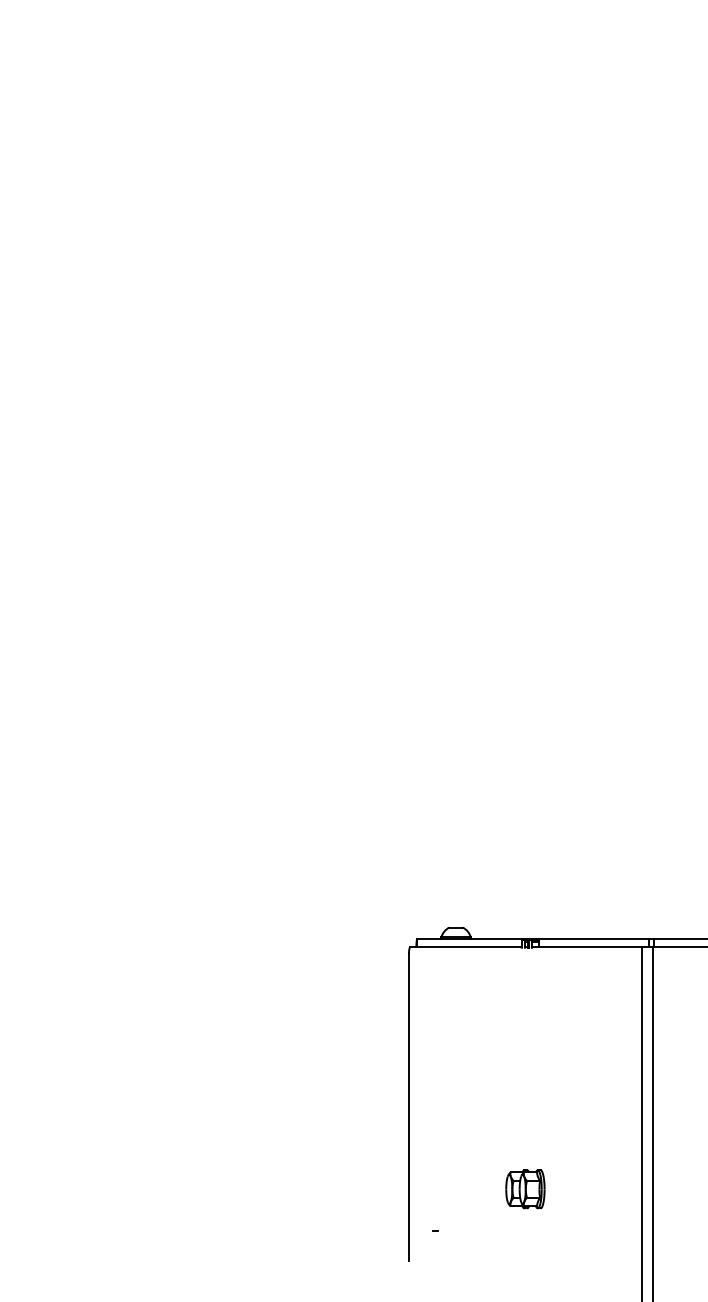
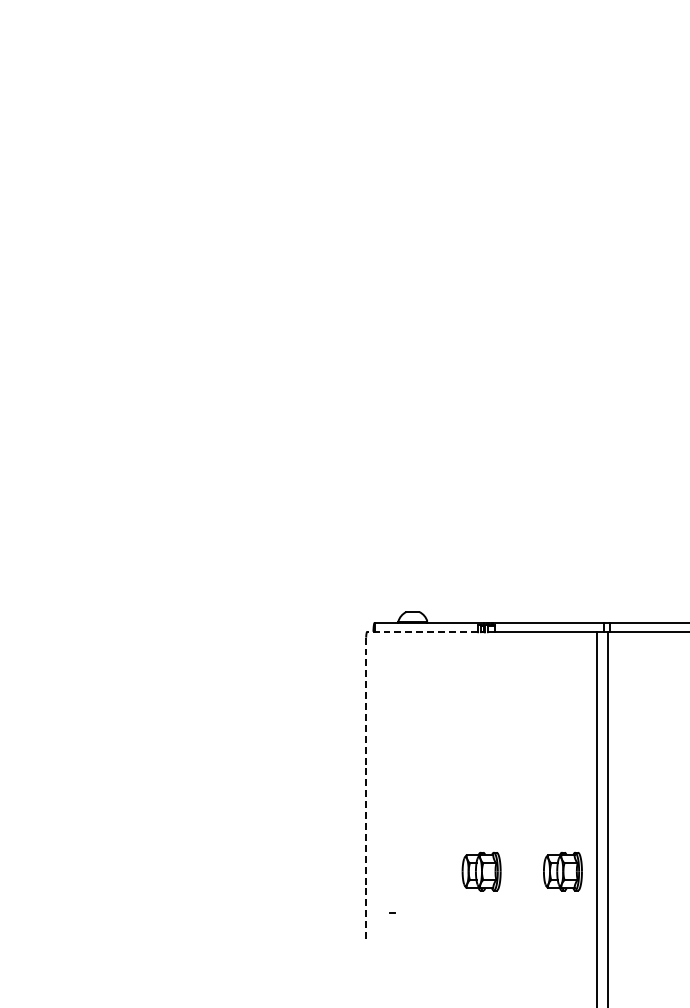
line: (465, 947) -> (422, 631), solid -> dashed
line: (408, 1107) -> (365, 790), solid -> dashed
part: (607, 1189) -> (563, 871), added

